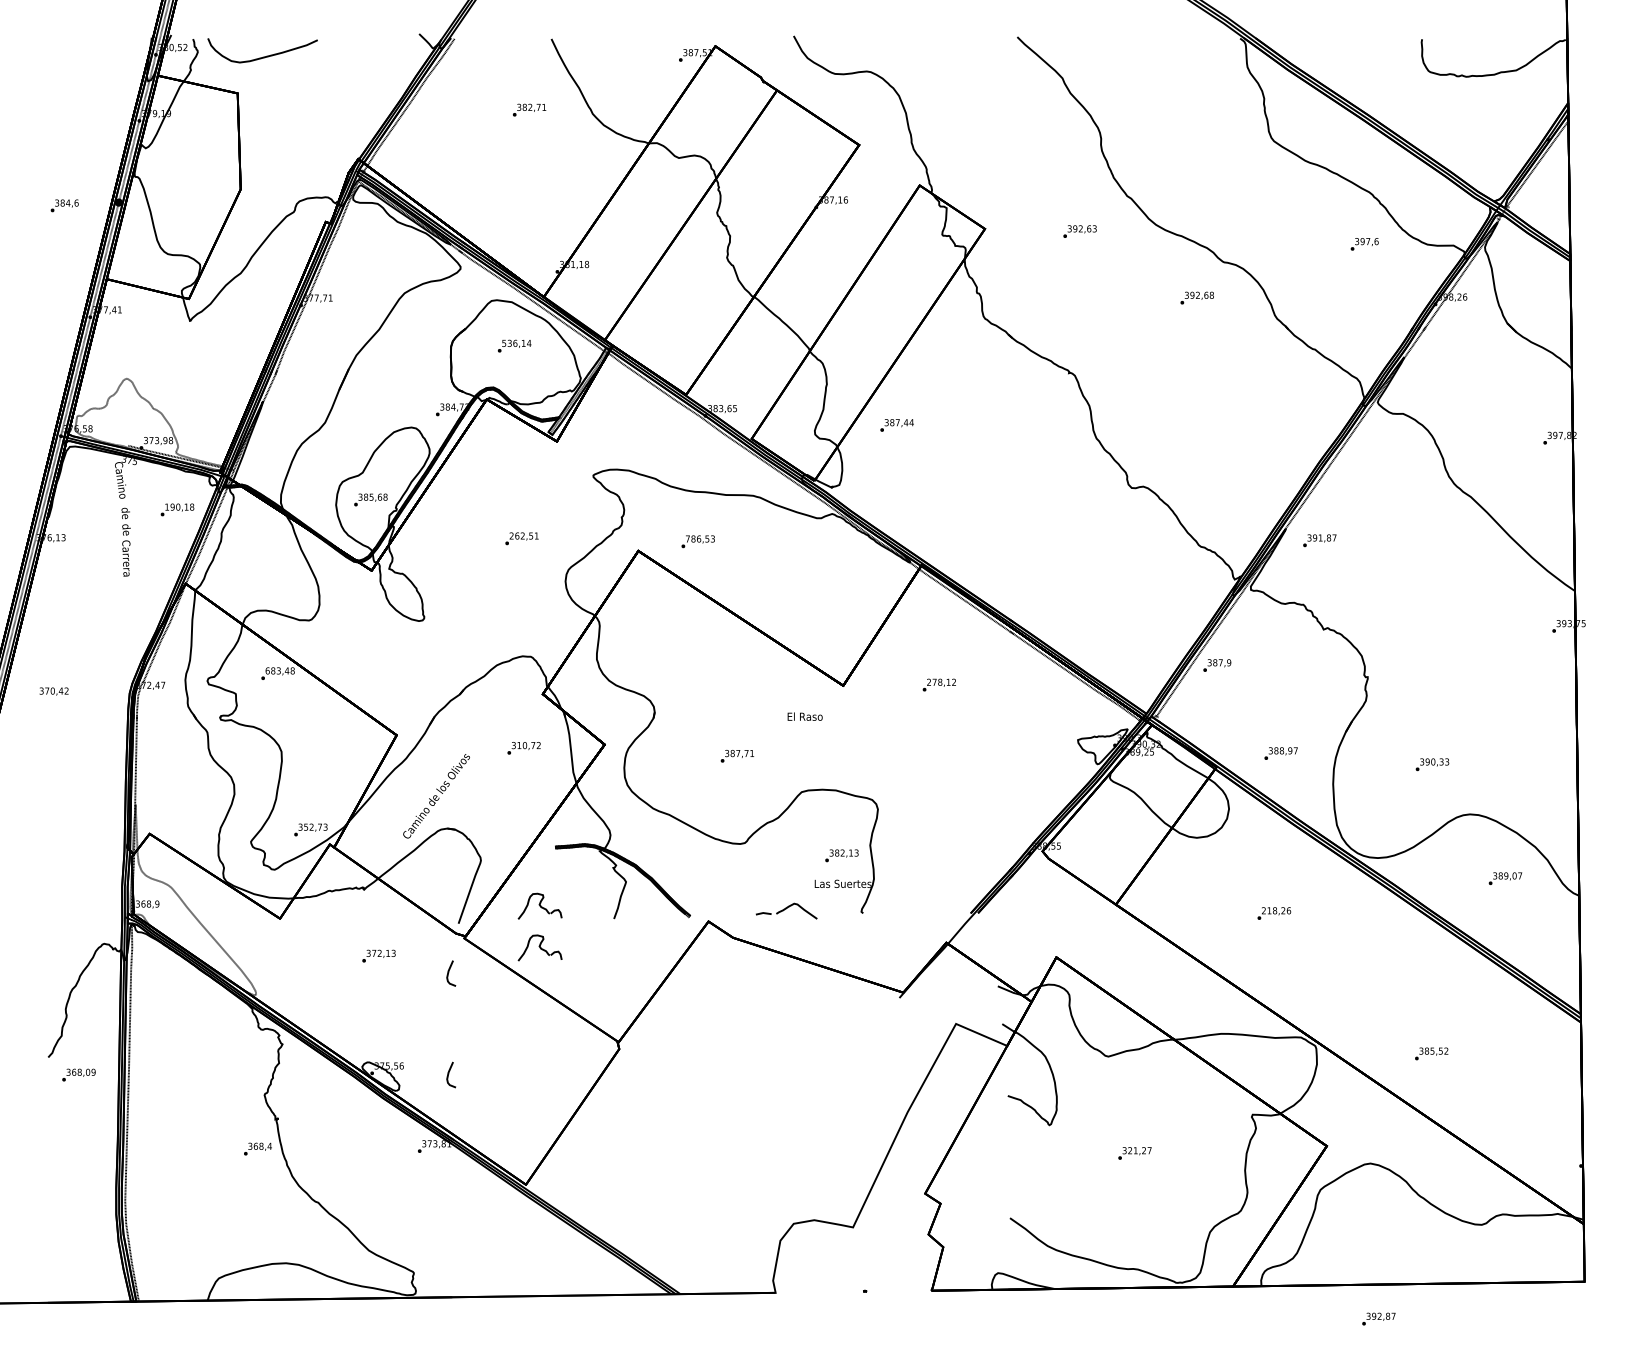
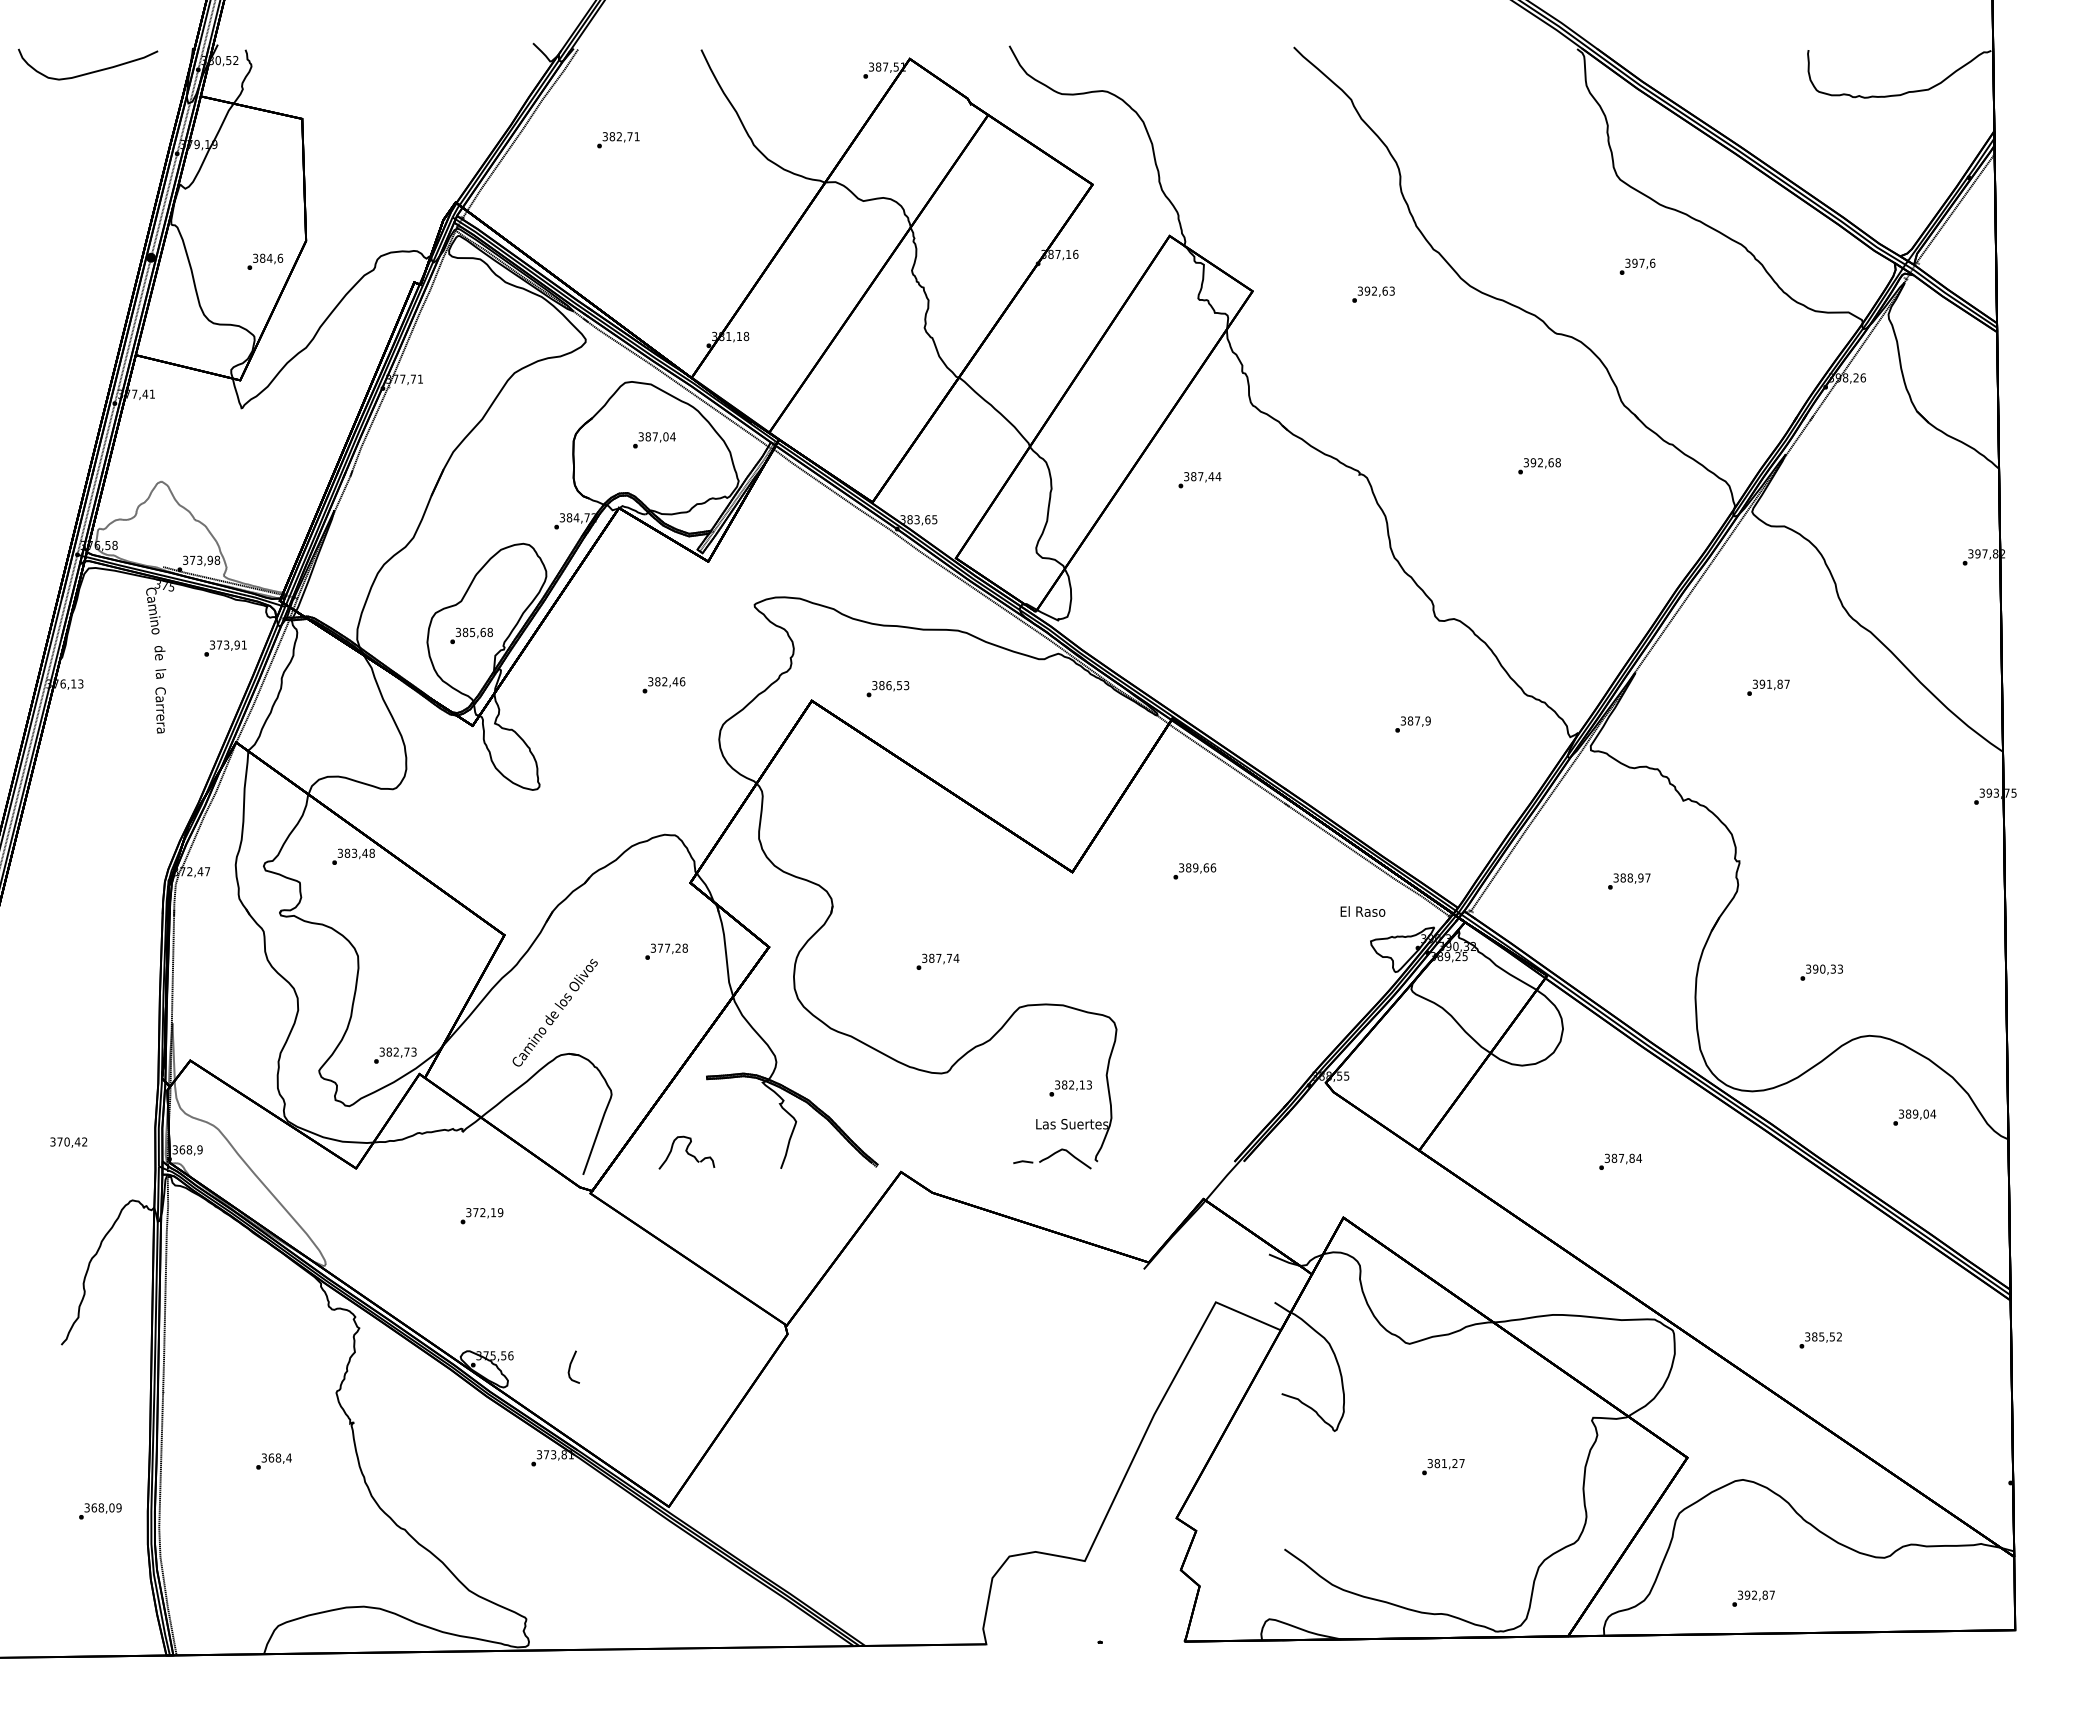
curve: (265, 56) -> (91, 71), moved
text: (529, 110) -> (618, 140), moved
text: (64, 205) -> (265, 261), moved
text: (1364, 244) -> (1637, 266), moved
text: (1197, 298) -> (1539, 466), moved
text: (513, 343) -> (653, 436), 536,14 -> 387,04
text: (896, 425) -> (1199, 480), moved
text: (178, 506) -> (227, 644), 190,18 -> 373,91
text: (126, 530) -> (160, 674), de -> la
text: (524, 535) -> (666, 681), 262,51 -> 382,46
text: (687, 538) -> (874, 685), 786,53 -> 386,53
text: (1319, 540) -> (1768, 687), moved
text: (1216, 665) -> (1412, 724), moved
text: (267, 670) -> (340, 852), 683,48 -> 383,48
text: (941, 682) -> (1197, 867), 278,12 -> 389,66
text: (53, 691) -> (68, 1142), moved
text: (804, 716) -> (1362, 911), moved
text: (528, 744) -> (672, 947), 310,72 -> 377,28
text: (752, 753) -> (956, 958), 387,71 -> 387,74
text: (1281, 753) -> (1629, 881), moved
text: (305, 826) -> (388, 1051), 352,73 -> 382,73
text: (1520, 875) -> (1933, 1113), 389,07 -> 389,04
part: (786, 910) -> (1052, 1158), moved
text: (1276, 910) -> (1623, 1157), 218,26 -> 387,84
part: (539, 947) -> (686, 1205), removed
text: (393, 953) -> (500, 1212), 372,13 -> 372,19
curve: (449, 972) -> (571, 1236), removed
text: (79, 1075) -> (100, 1511), moved
text: (257, 1149) -> (273, 1461), moved
text: (1130, 1150) -> (1437, 1463), 321,27 -> 381,27
text: (1378, 1318) -> (1753, 1598), moved

